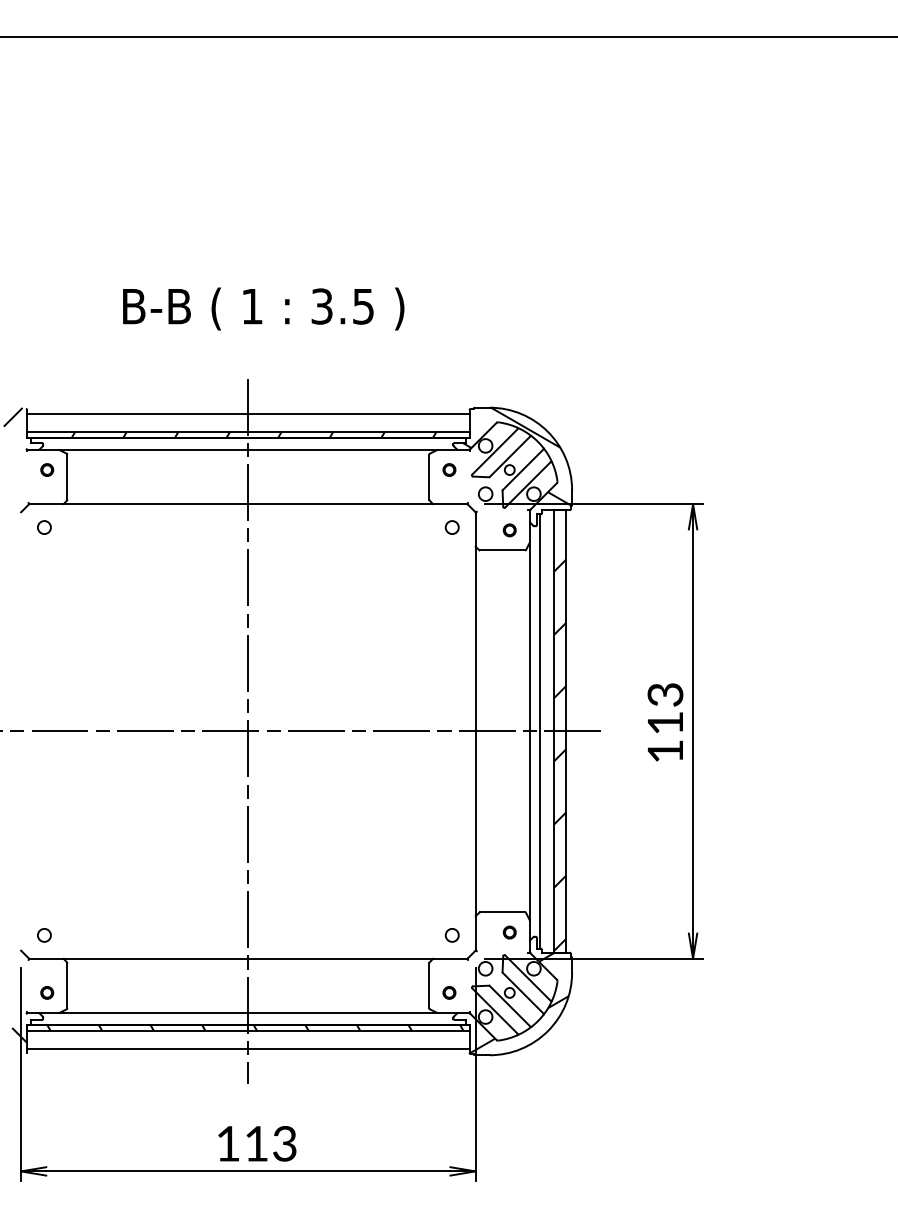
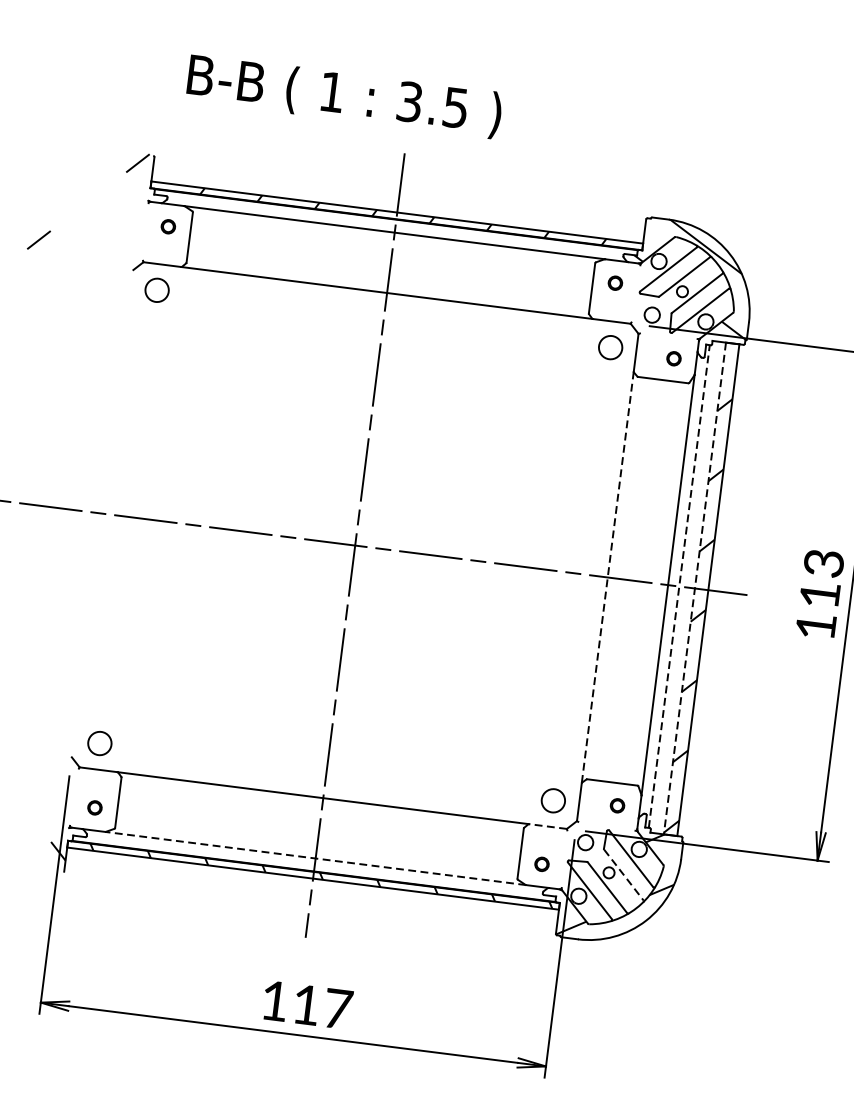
text: (263, 308) -> (344, 95), moved
line: (248, 413) -> (400, 192), removed
circle: (44, 527) -> (157, 290), size x1.6
circle: (451, 527) -> (609, 347), size x1.6
line: (539, 730) -> (678, 585), solid -> dashed
line: (475, 731) -> (607, 577), solid -> dashed
line: (554, 731) -> (695, 588), solid -> dashed
circle: (44, 935) -> (99, 743), size x1.6
circle: (451, 935) -> (552, 800), size x1.6
line: (450, 958) -> (548, 826), solid -> dashed
line: (523, 993) -> (624, 875), solid -> dashed
line: (247, 1013) -> (314, 858), solid -> dashed
line: (248, 1049) -> (310, 899), removed
text: (285, 1143) -> (338, 1008), 113 -> 117

